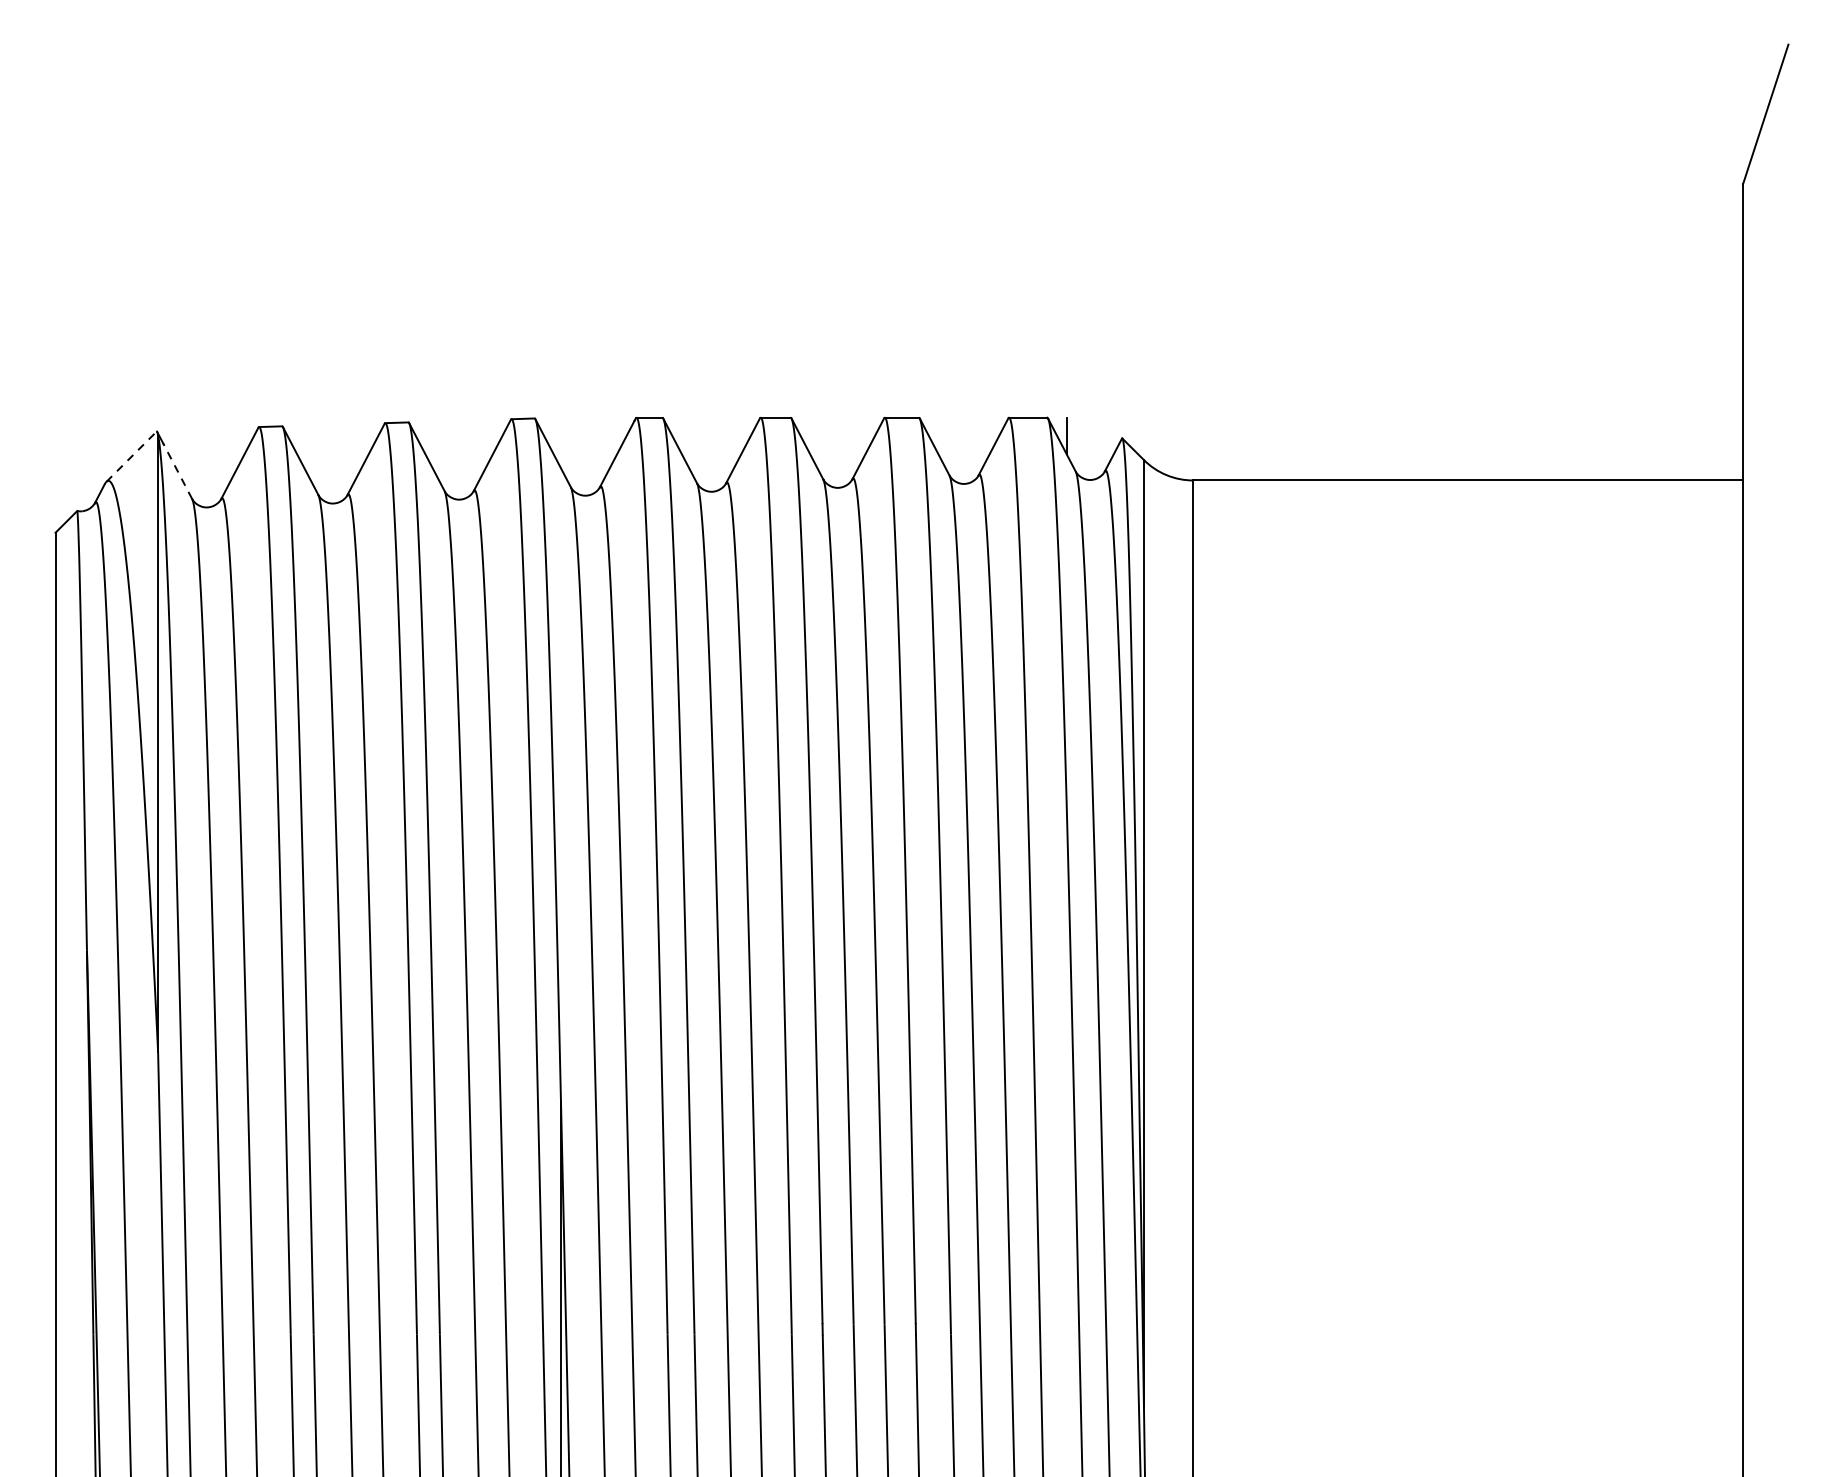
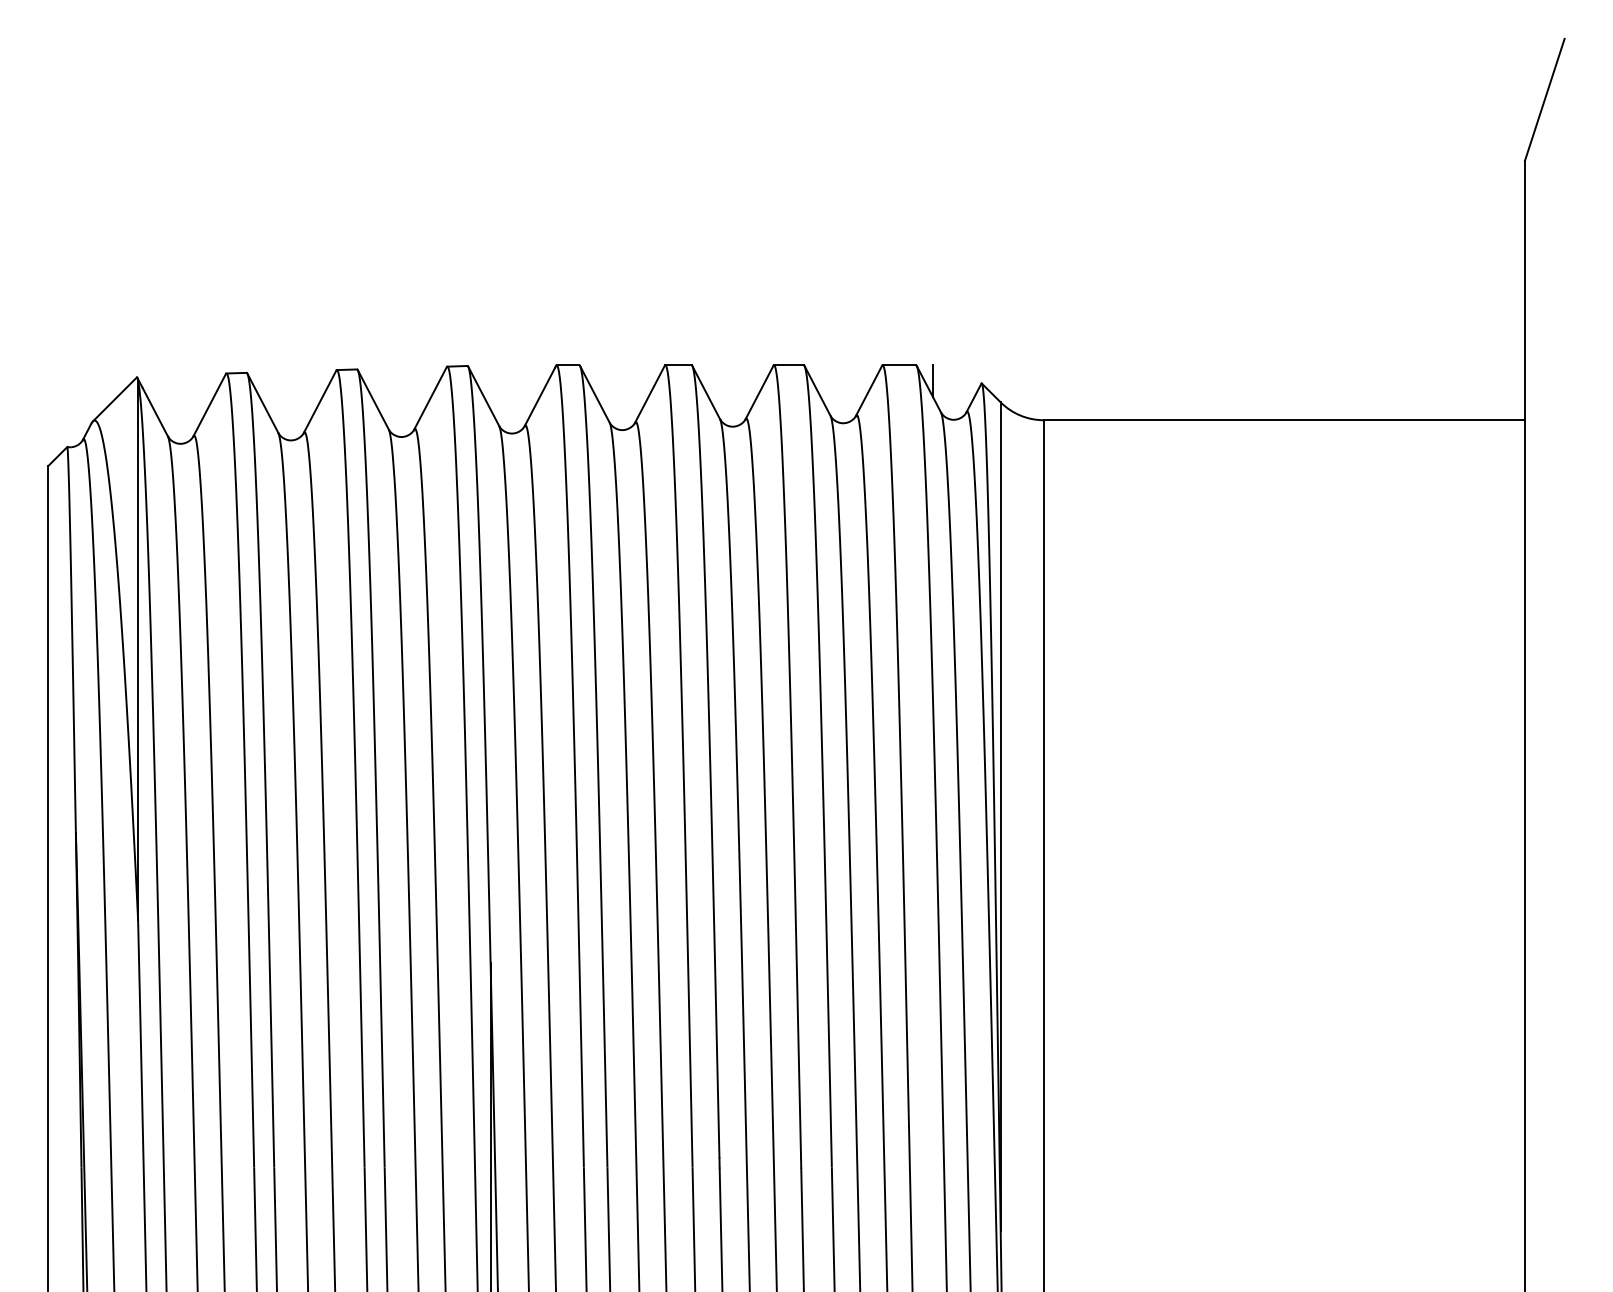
line: (132, 456) -> (115, 399), dashed -> solid
line: (177, 470) -> (155, 411), dashed -> solid

